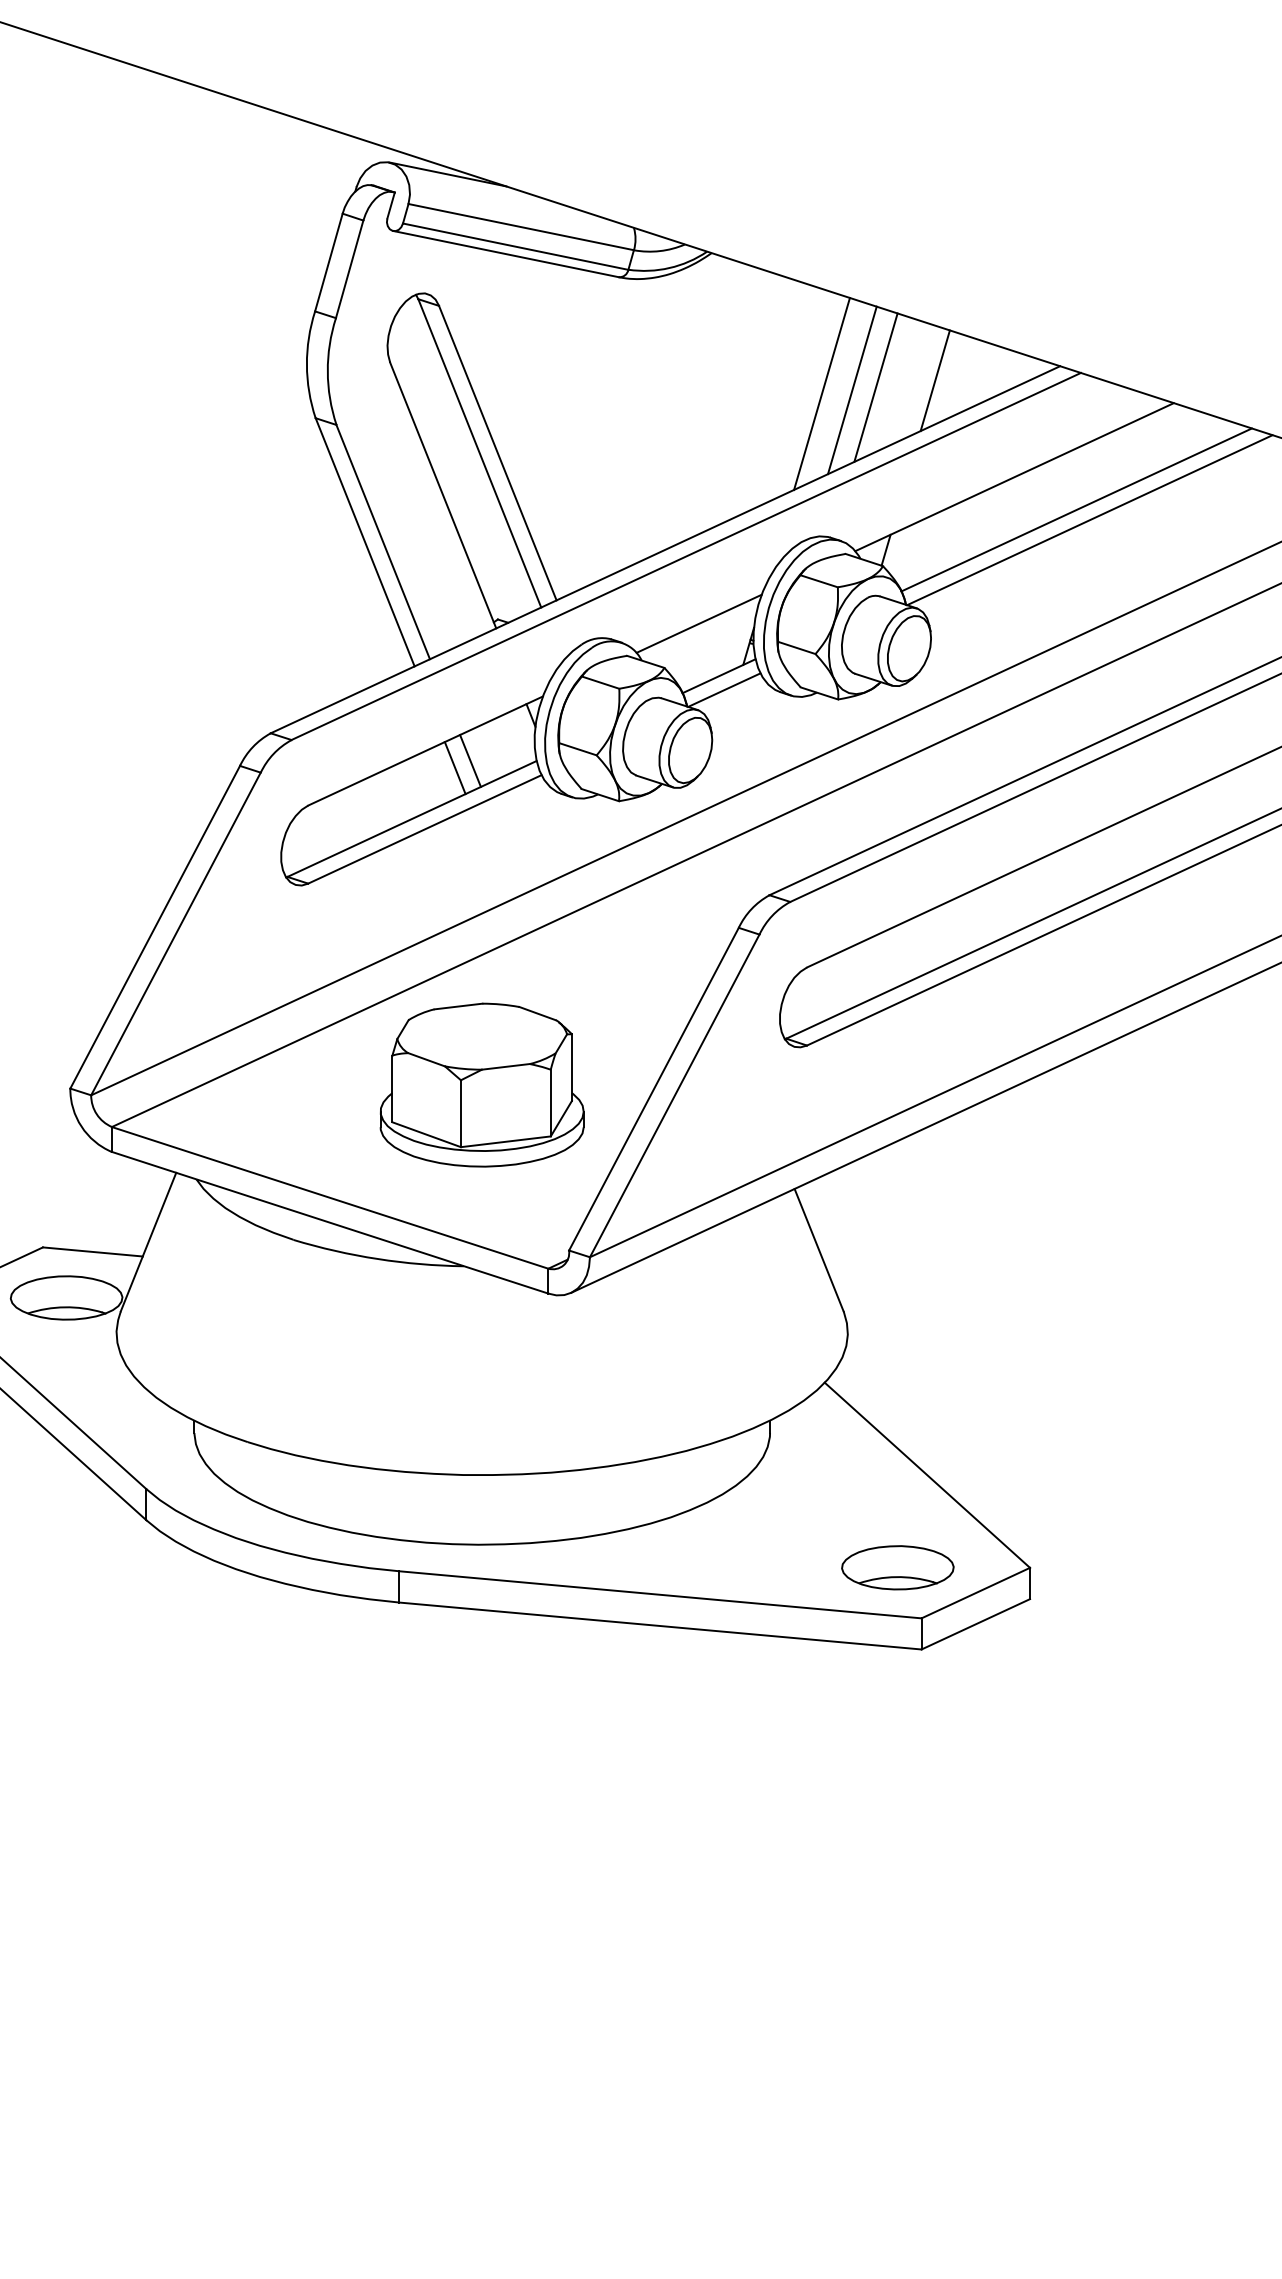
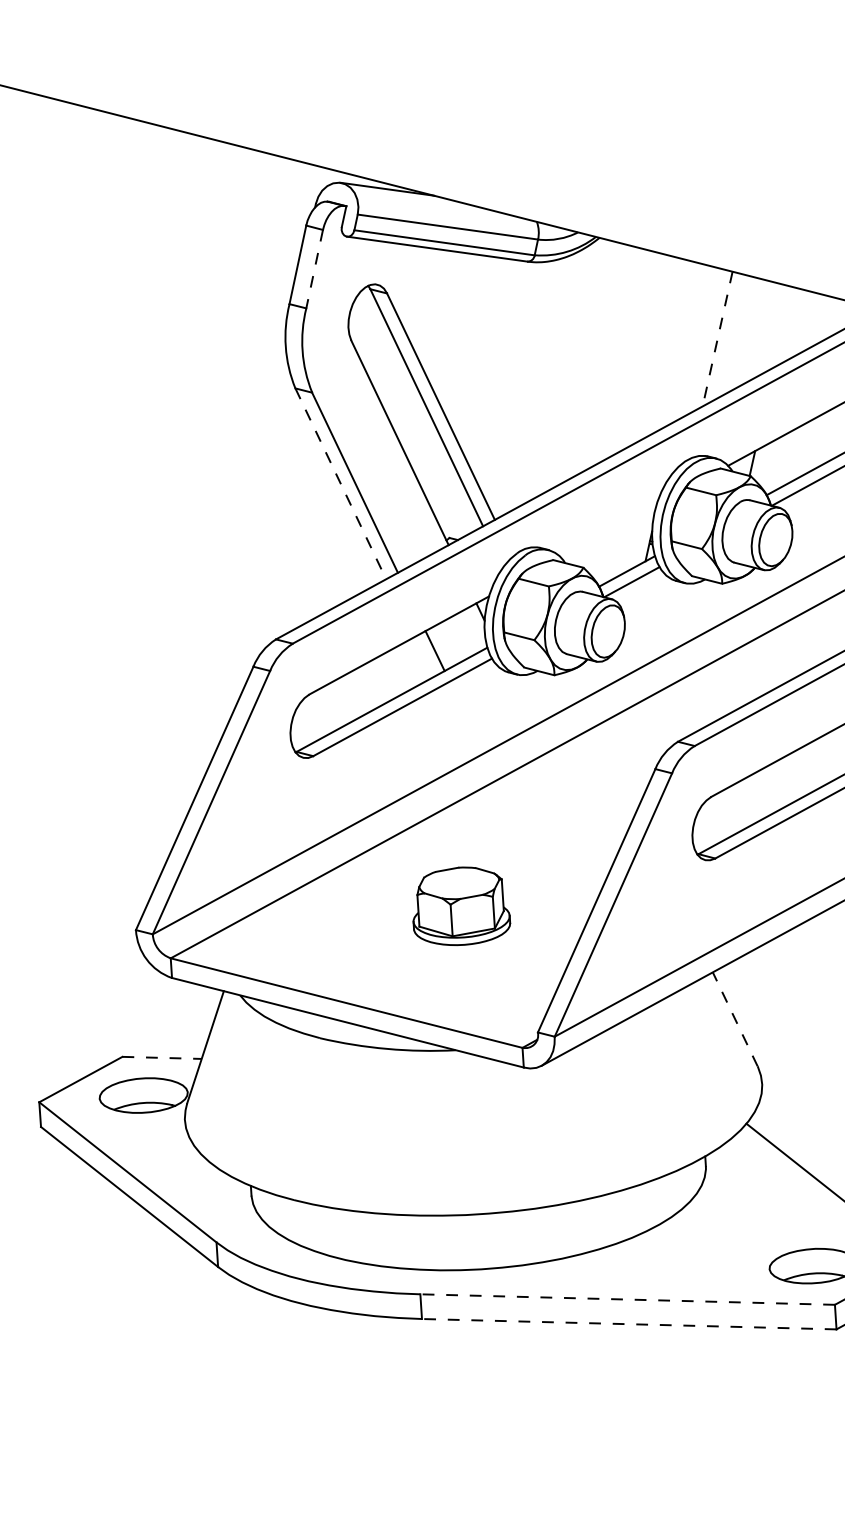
line: (349, 269) -> (314, 269), solid -> dashed
line: (934, 380) -> (781, 327), removed
line: (875, 387) -> (735, 335), removed
line: (852, 390) -> (717, 339), solid -> dashed
line: (821, 394) -> (693, 343), removed
line: (365, 542) -> (341, 483), solid -> dashed
line: (698, 623) -> (608, 530), removed
line: (454, 768) -> (422, 657), removed
part: (481, 1084) -> (460, 905), size x0.6
line: (819, 1250) -> (735, 1019), solid -> dashed
line: (93, 1252) -> (162, 1058), solid -> dashed
line: (660, 1594) -> (627, 1299), solid -> dashed
line: (660, 1625) -> (629, 1323), solid -> dashed

